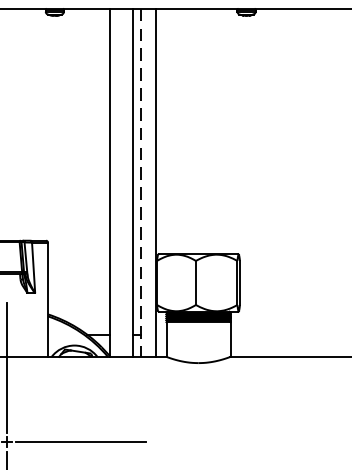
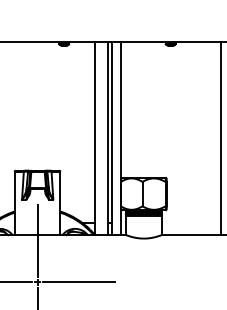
line: (141, 182) -> (112, 138), dashed -> solid
line: (336, 182) -> (220, 138), added

